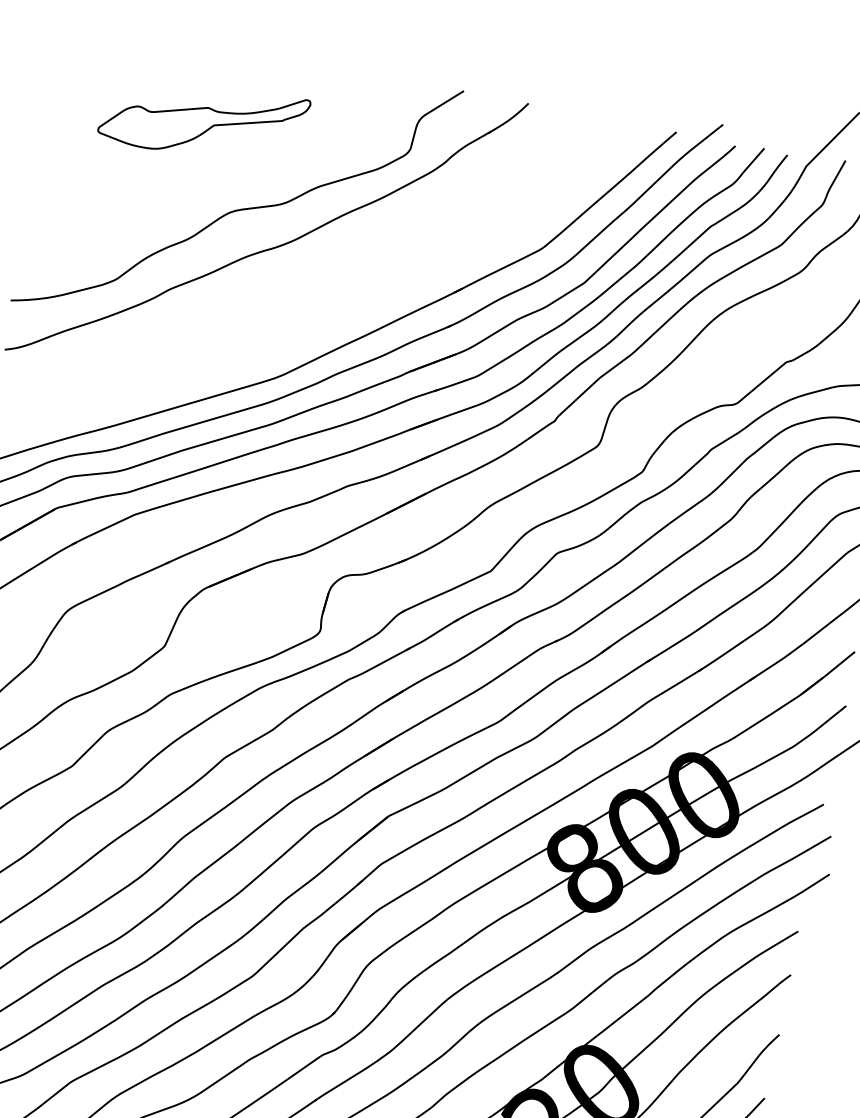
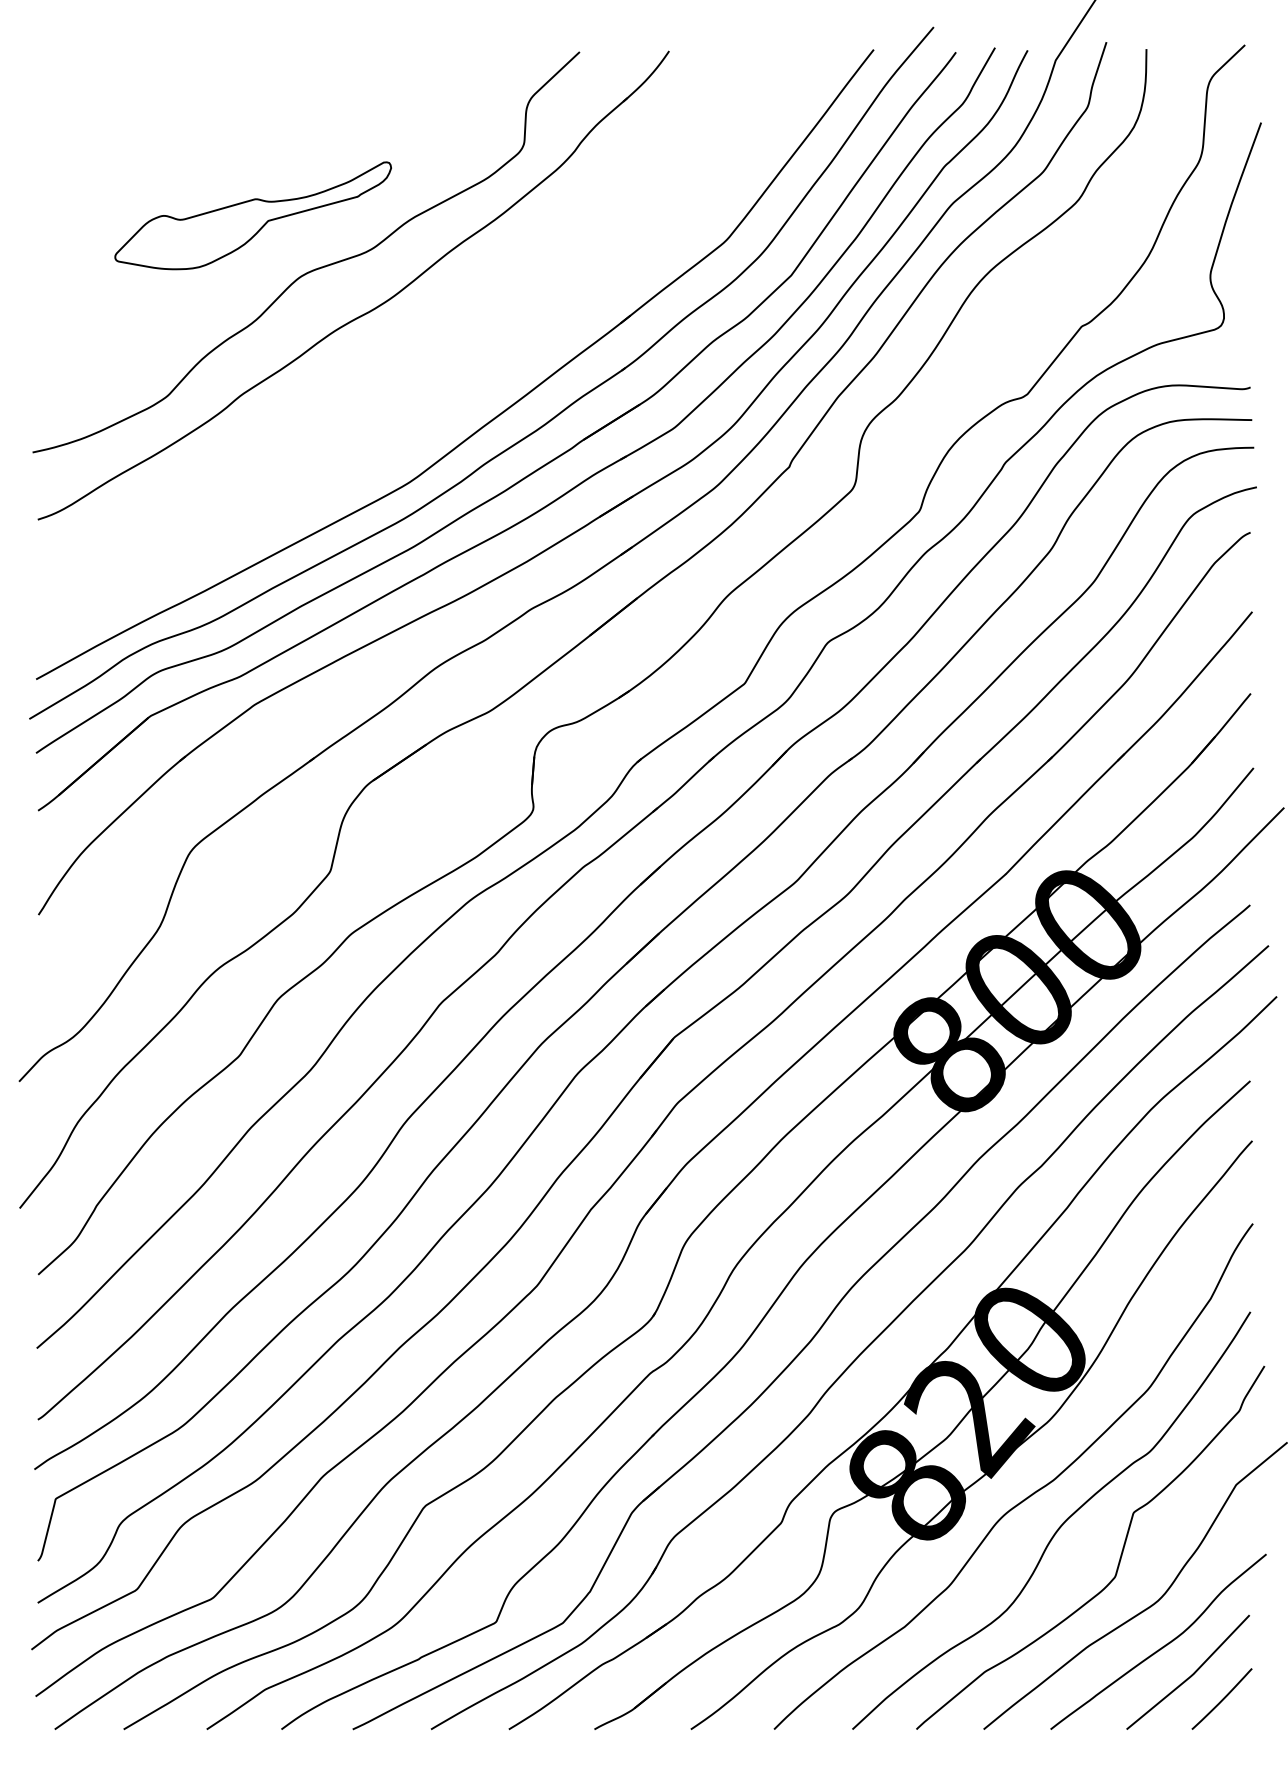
part: (203, 119) -> (252, 215), moved

